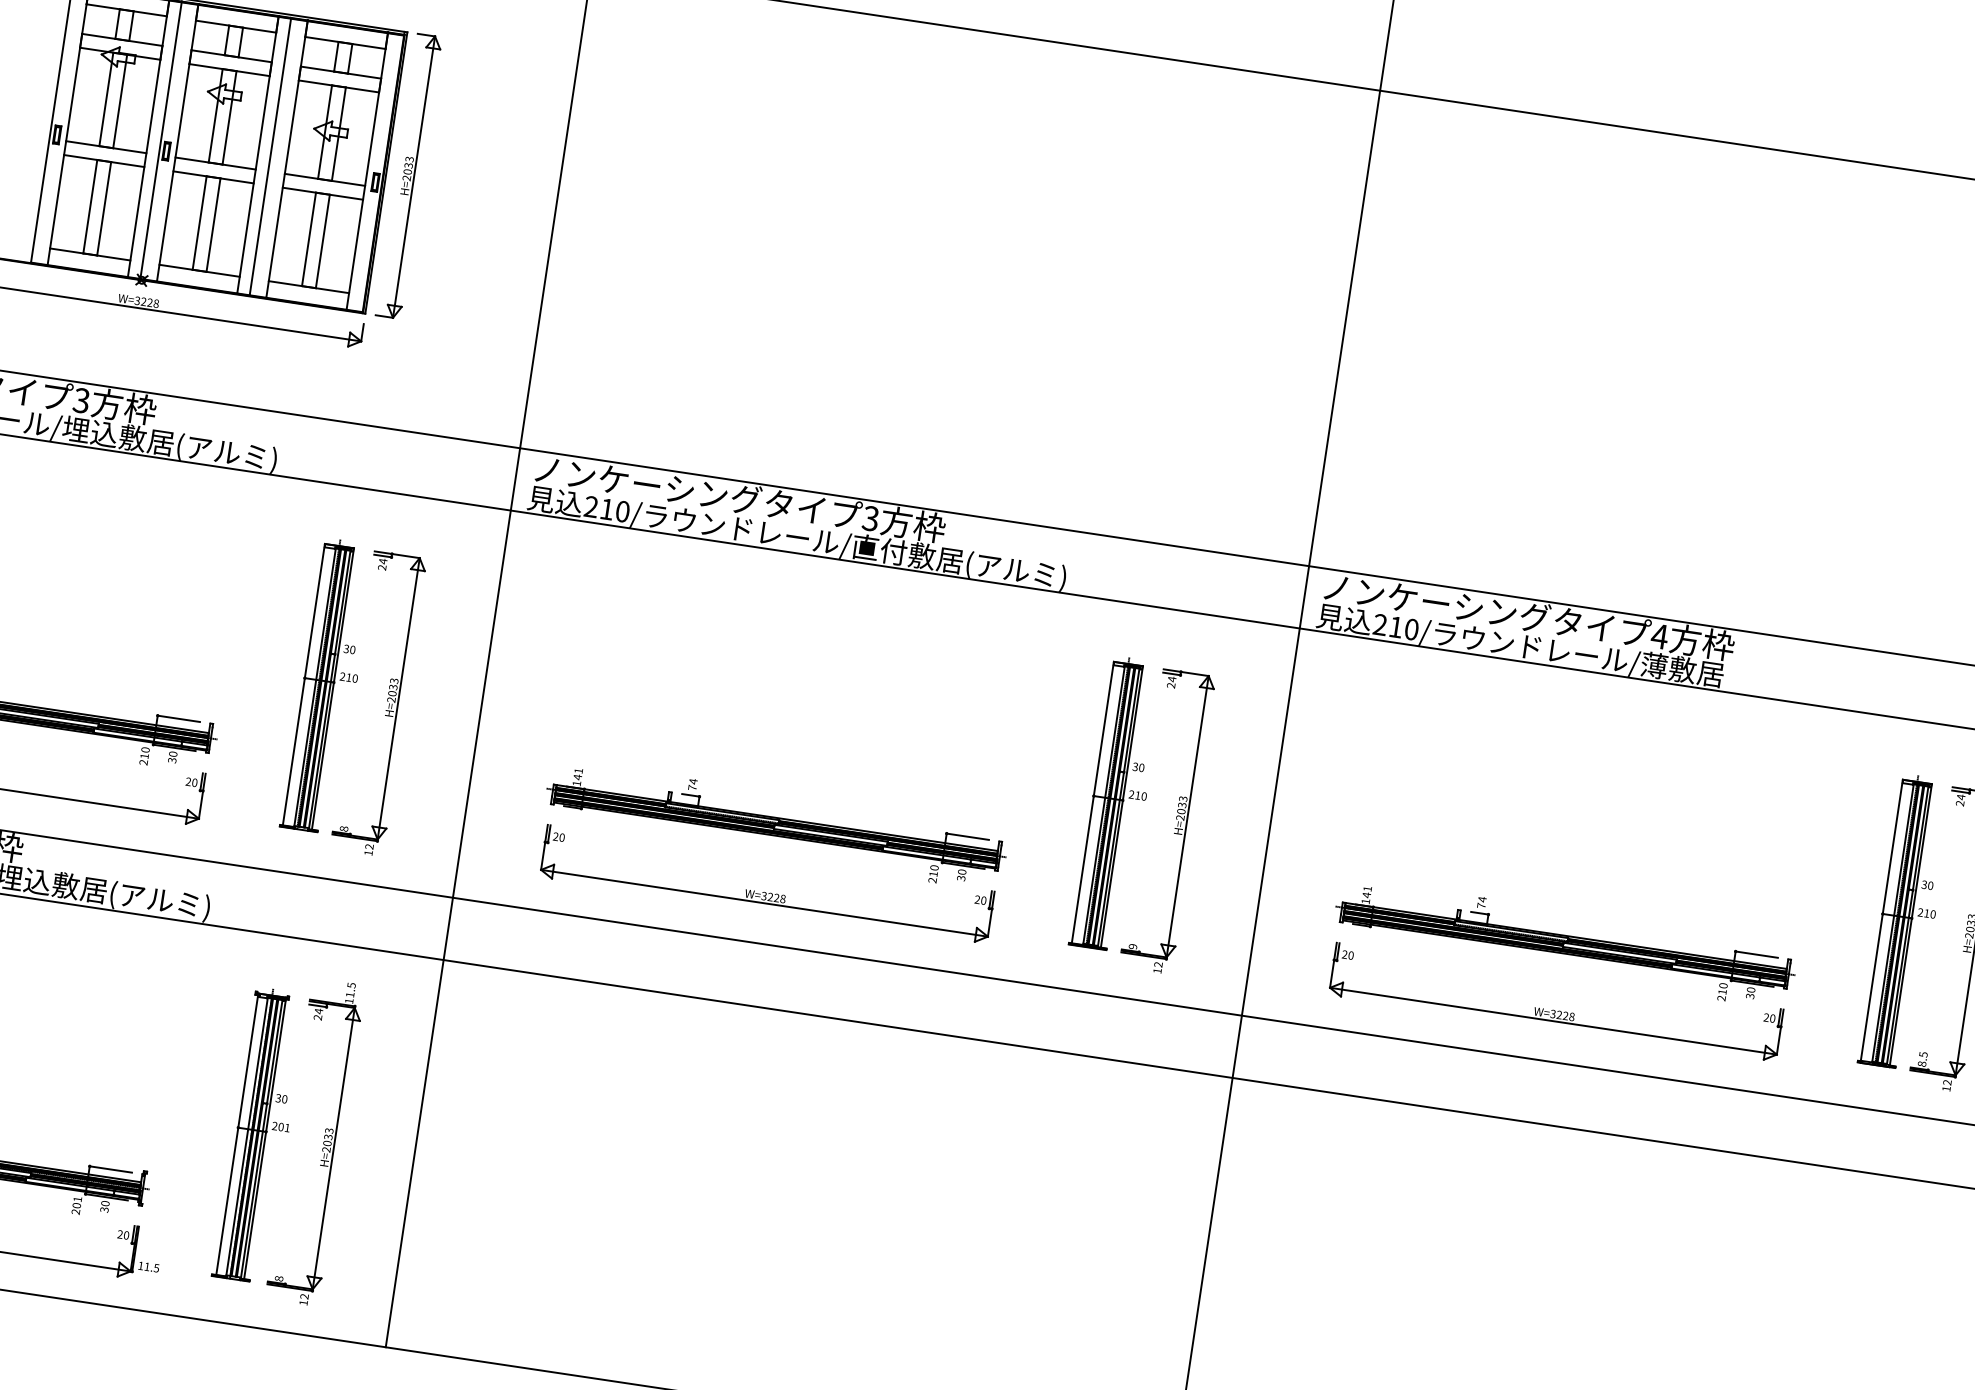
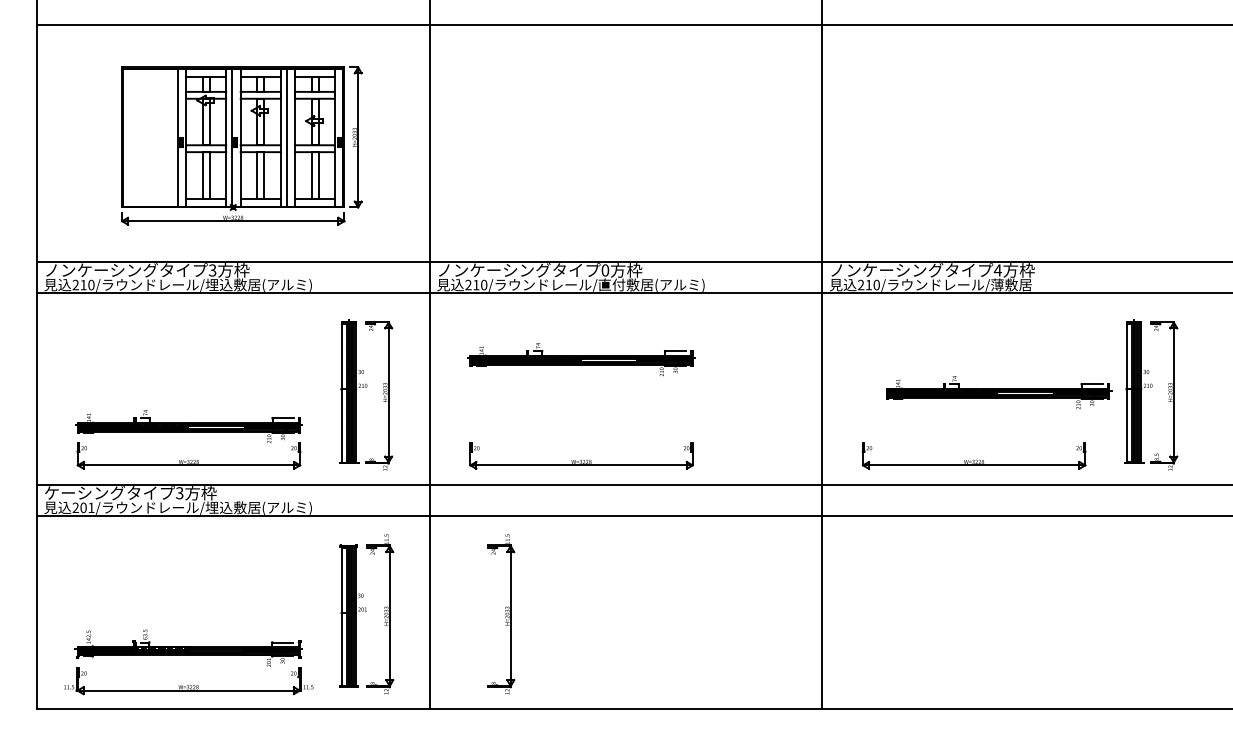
text: (871, 518) -> (605, 270), 3 -> 0
part: (1143, 799) -> (758, 387), removed
part: (775, 825) -> (581, 359), moved
part: (1567, 943) -> (999, 392), moved
part: (558, 1178) -> (501, 614), added

